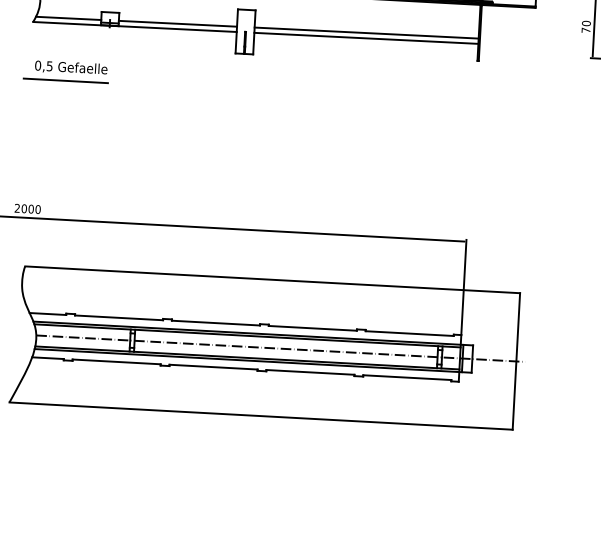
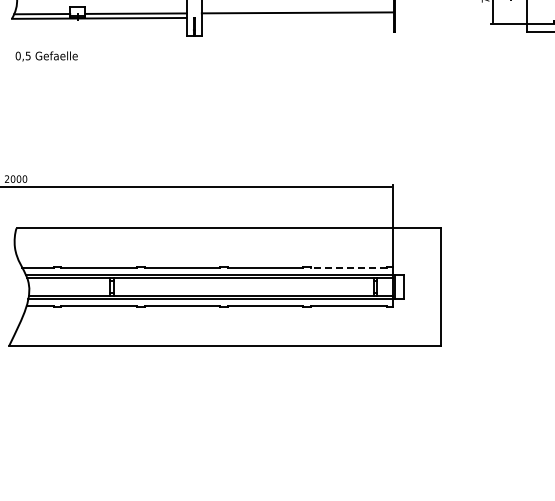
line: (365, 37) -> (297, 16), removed
line: (65, 80) -> (42, 67), removed
line: (409, 334) -> (348, 268), solid -> dashed
line: (280, 349) -> (238, 287), removed

